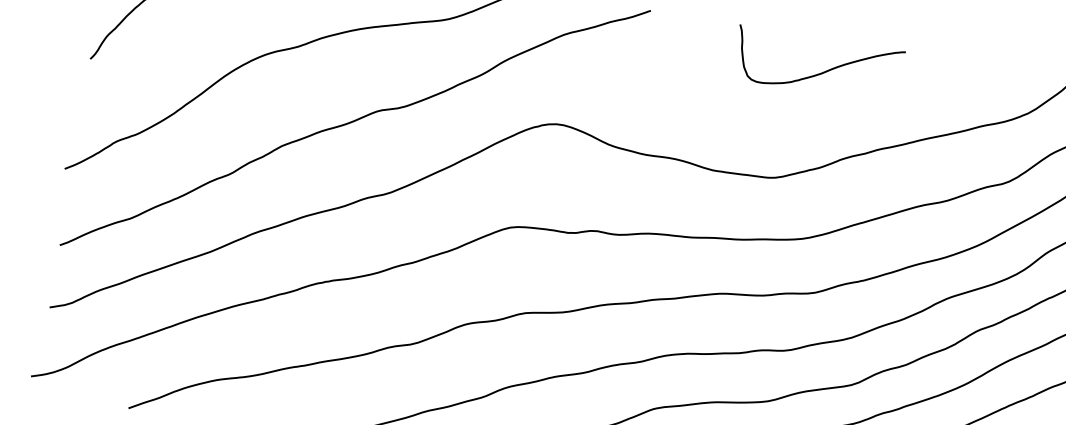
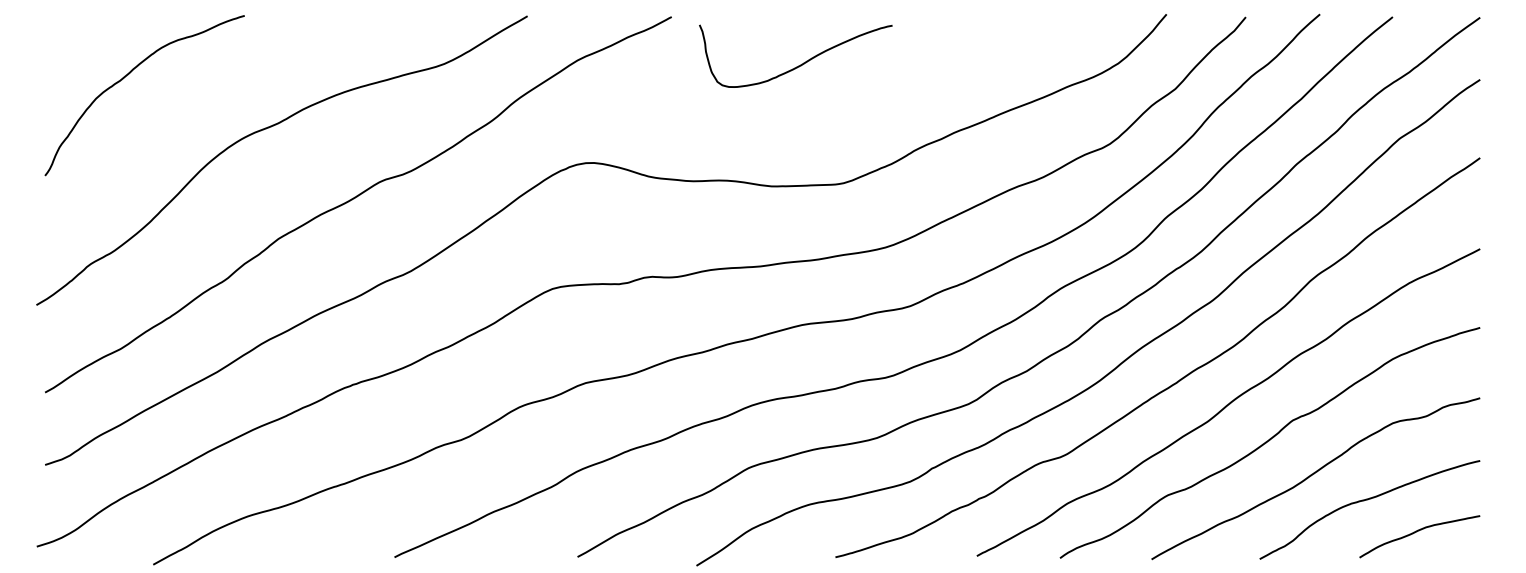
curve: (821, 72) -> (800, 64), moved

